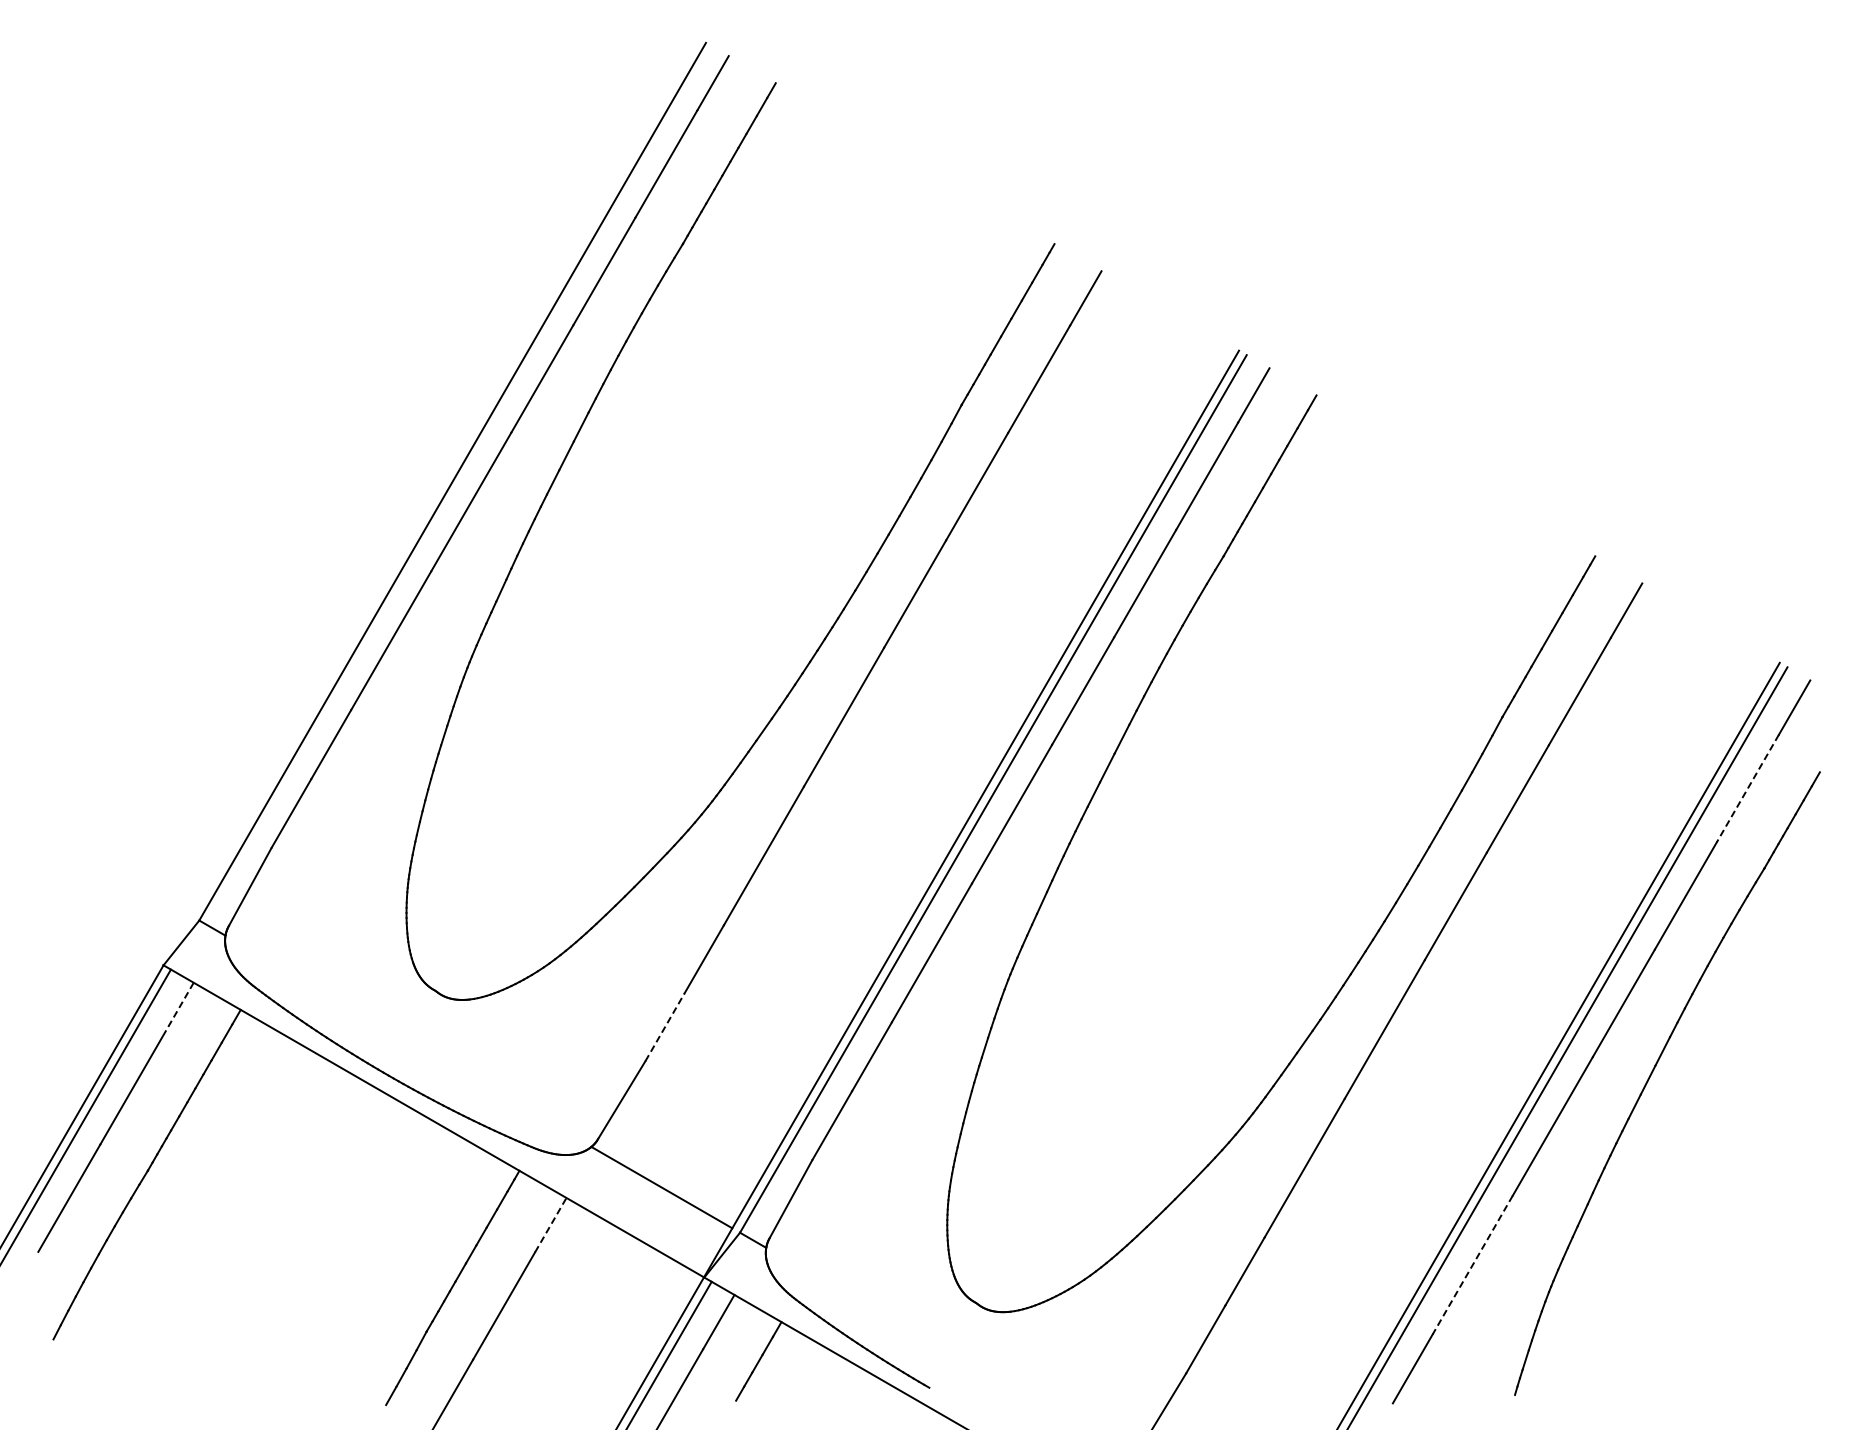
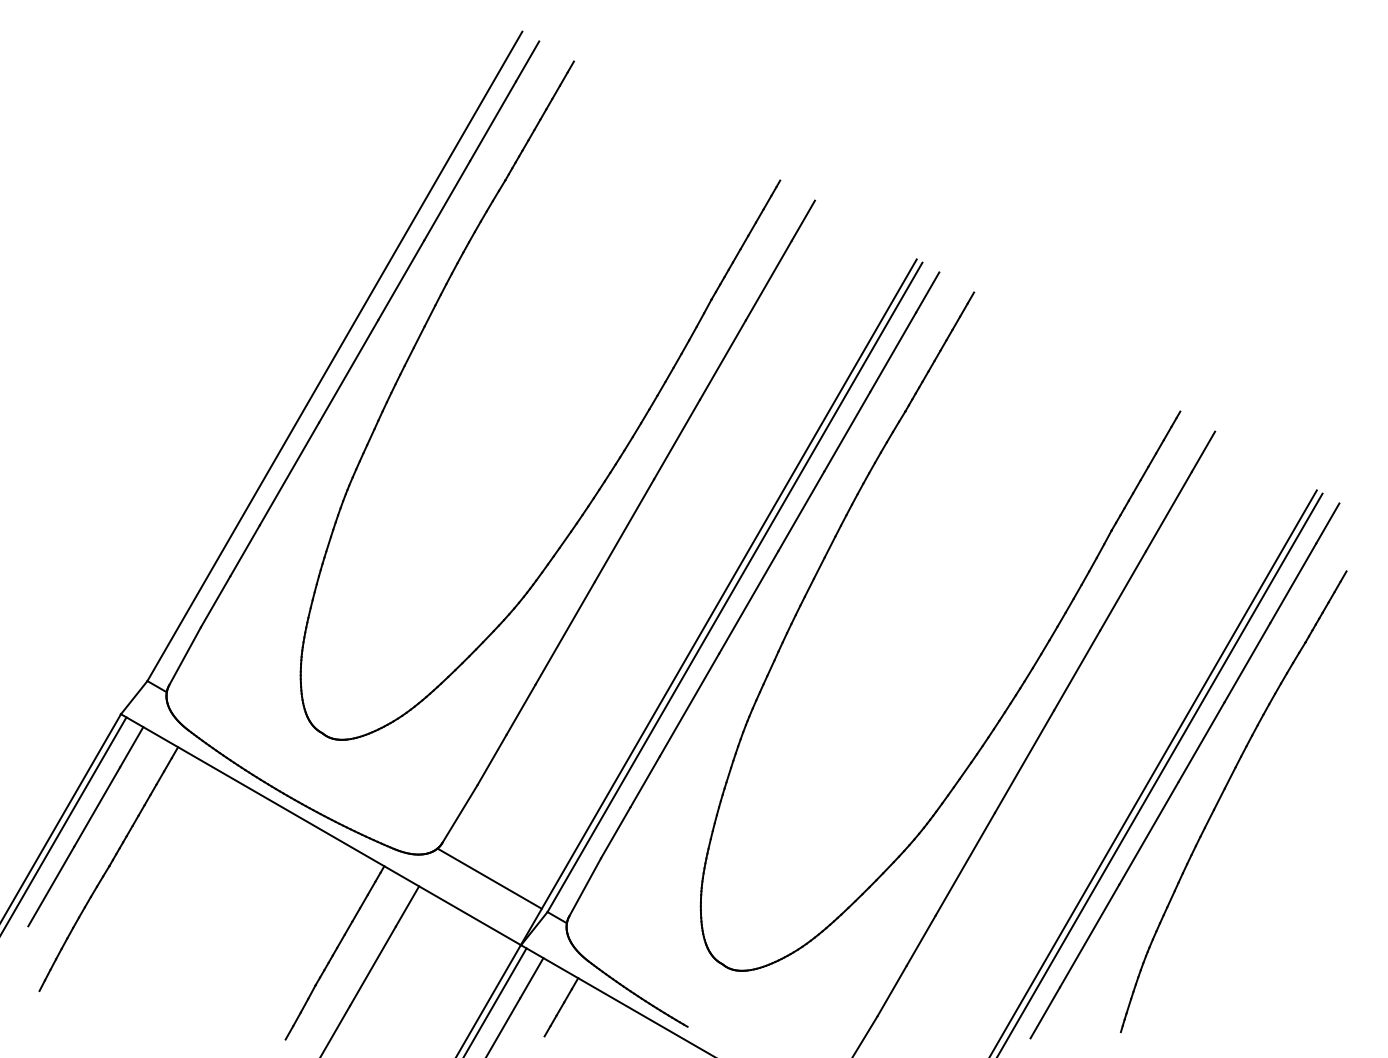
line: (1747, 788) -> (1292, 583), dashed -> solid
line: (177, 1010) -> (131, 747), dashed -> solid
line: (665, 1026) -> (492, 759), dashed -> solid
line: (551, 1224) -> (408, 905), dashed -> solid
line: (1472, 1265) -> (1089, 936), dashed -> solid

